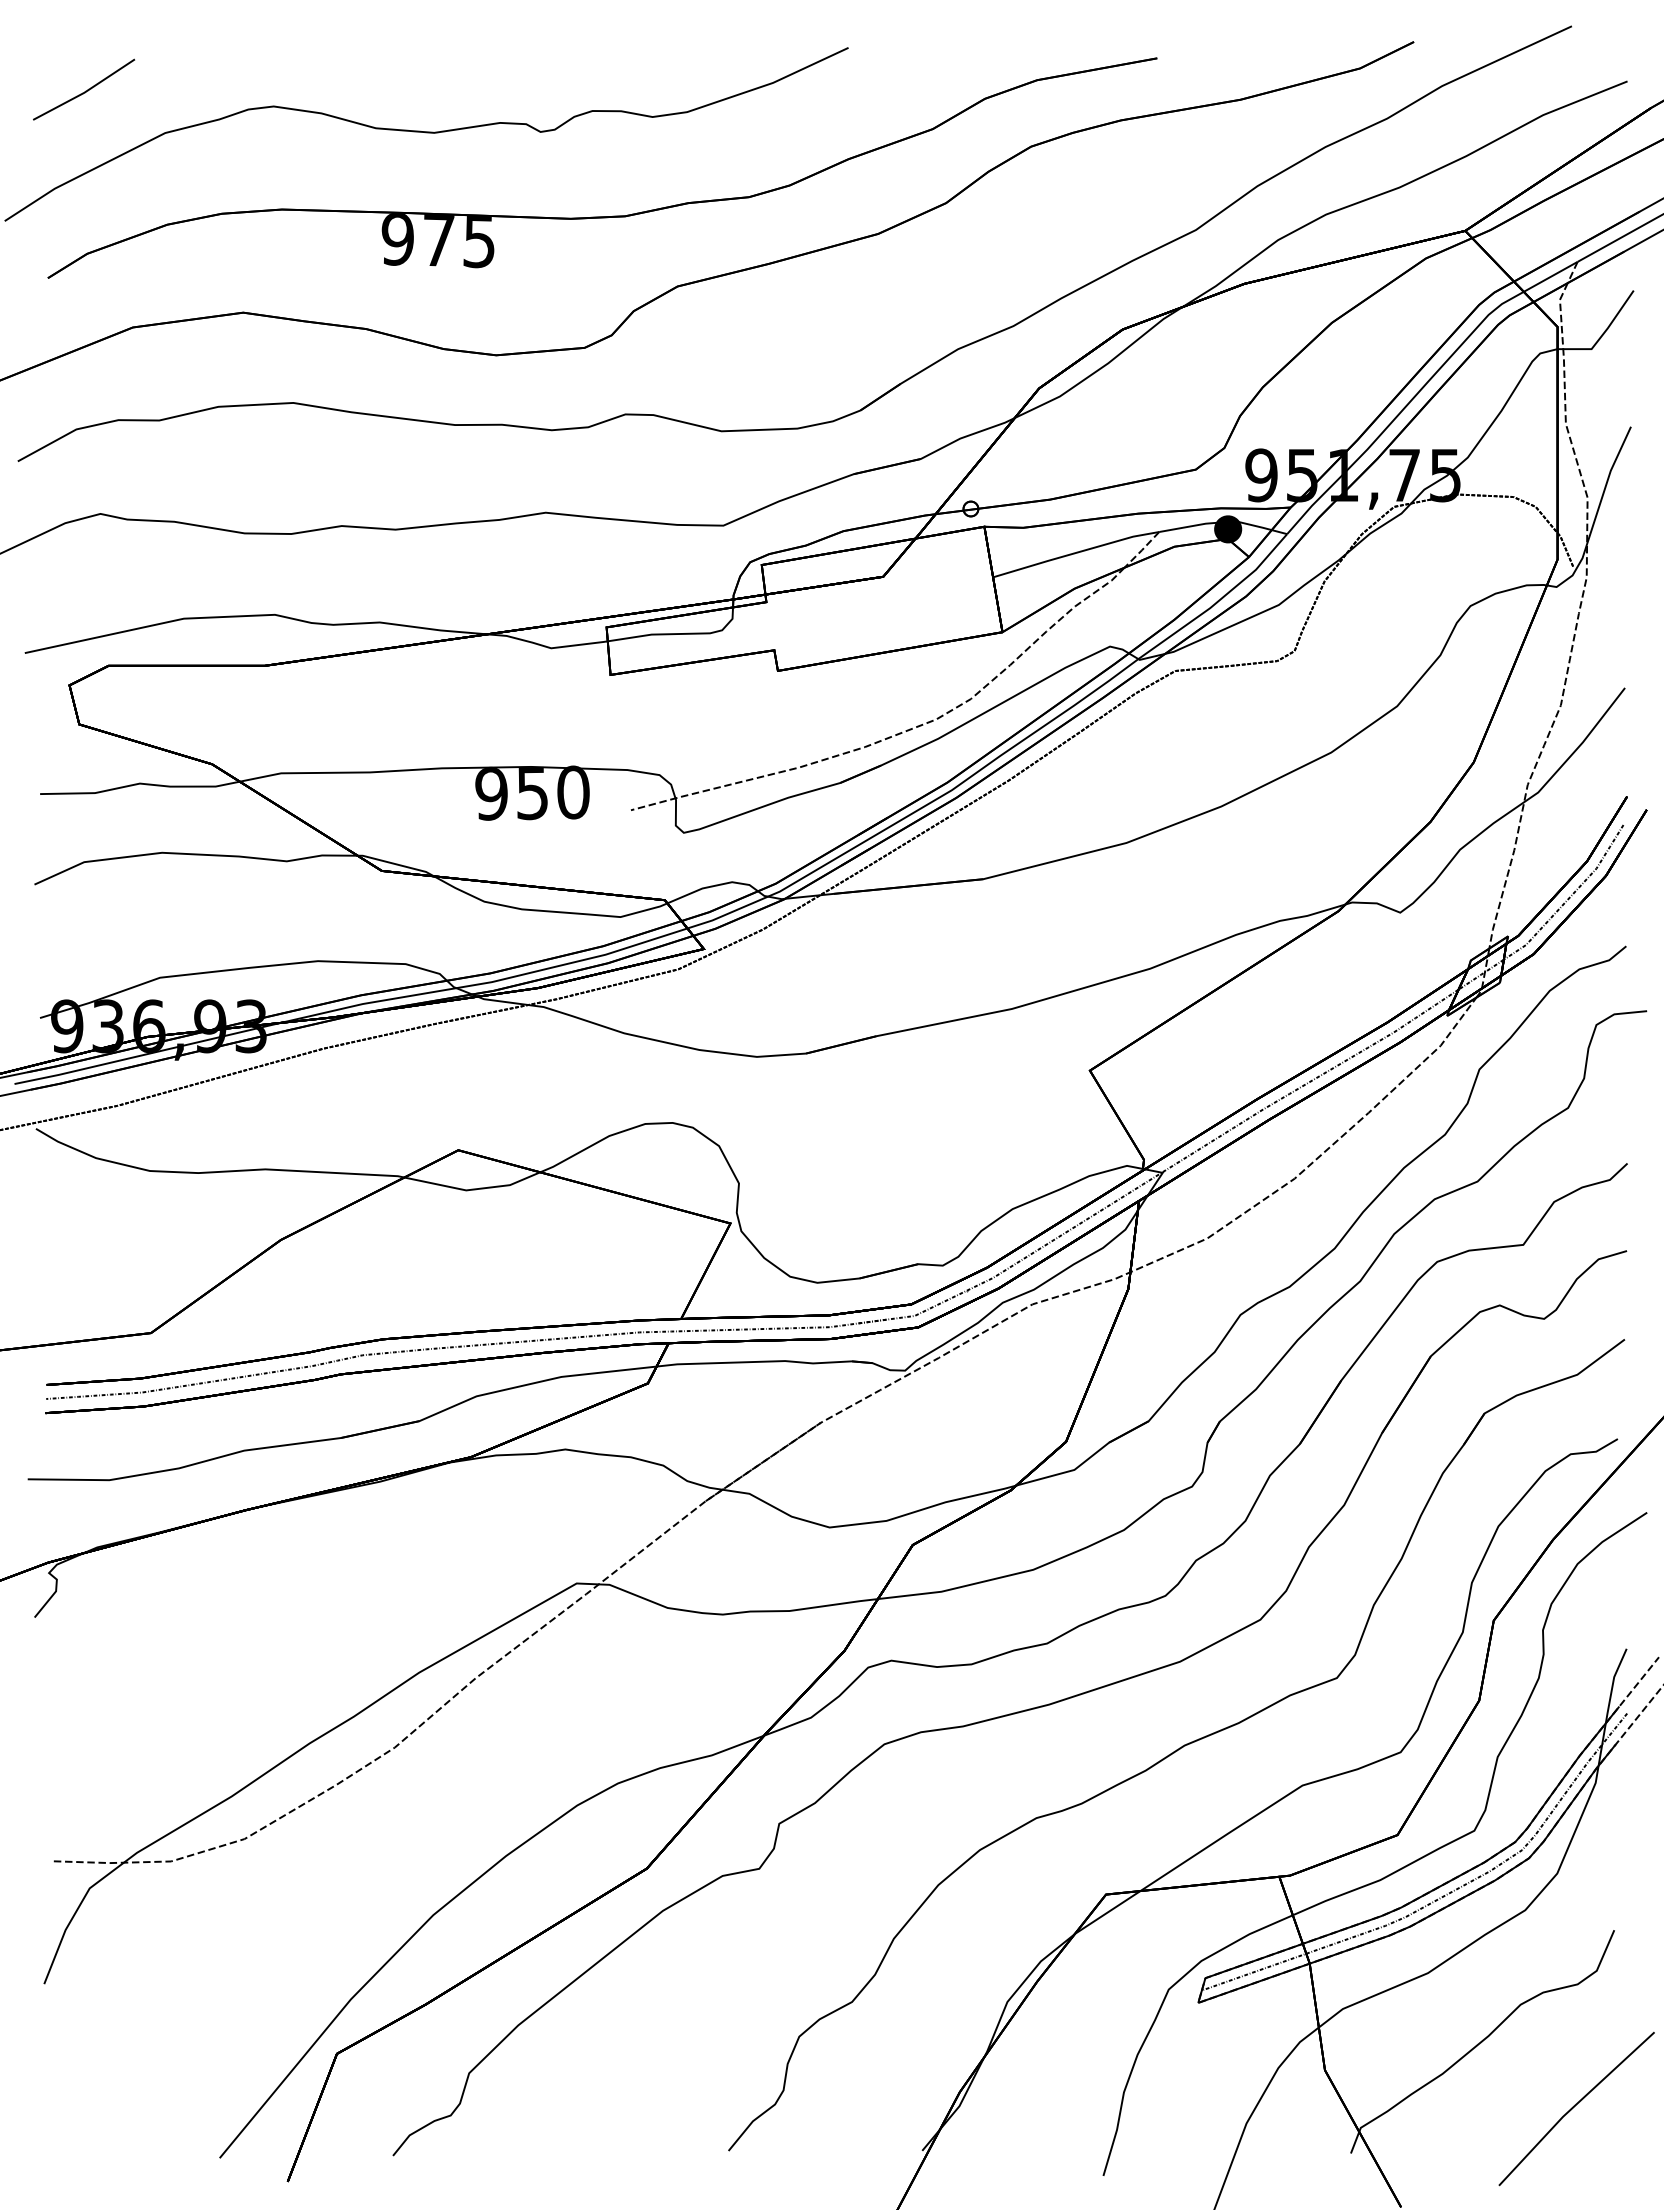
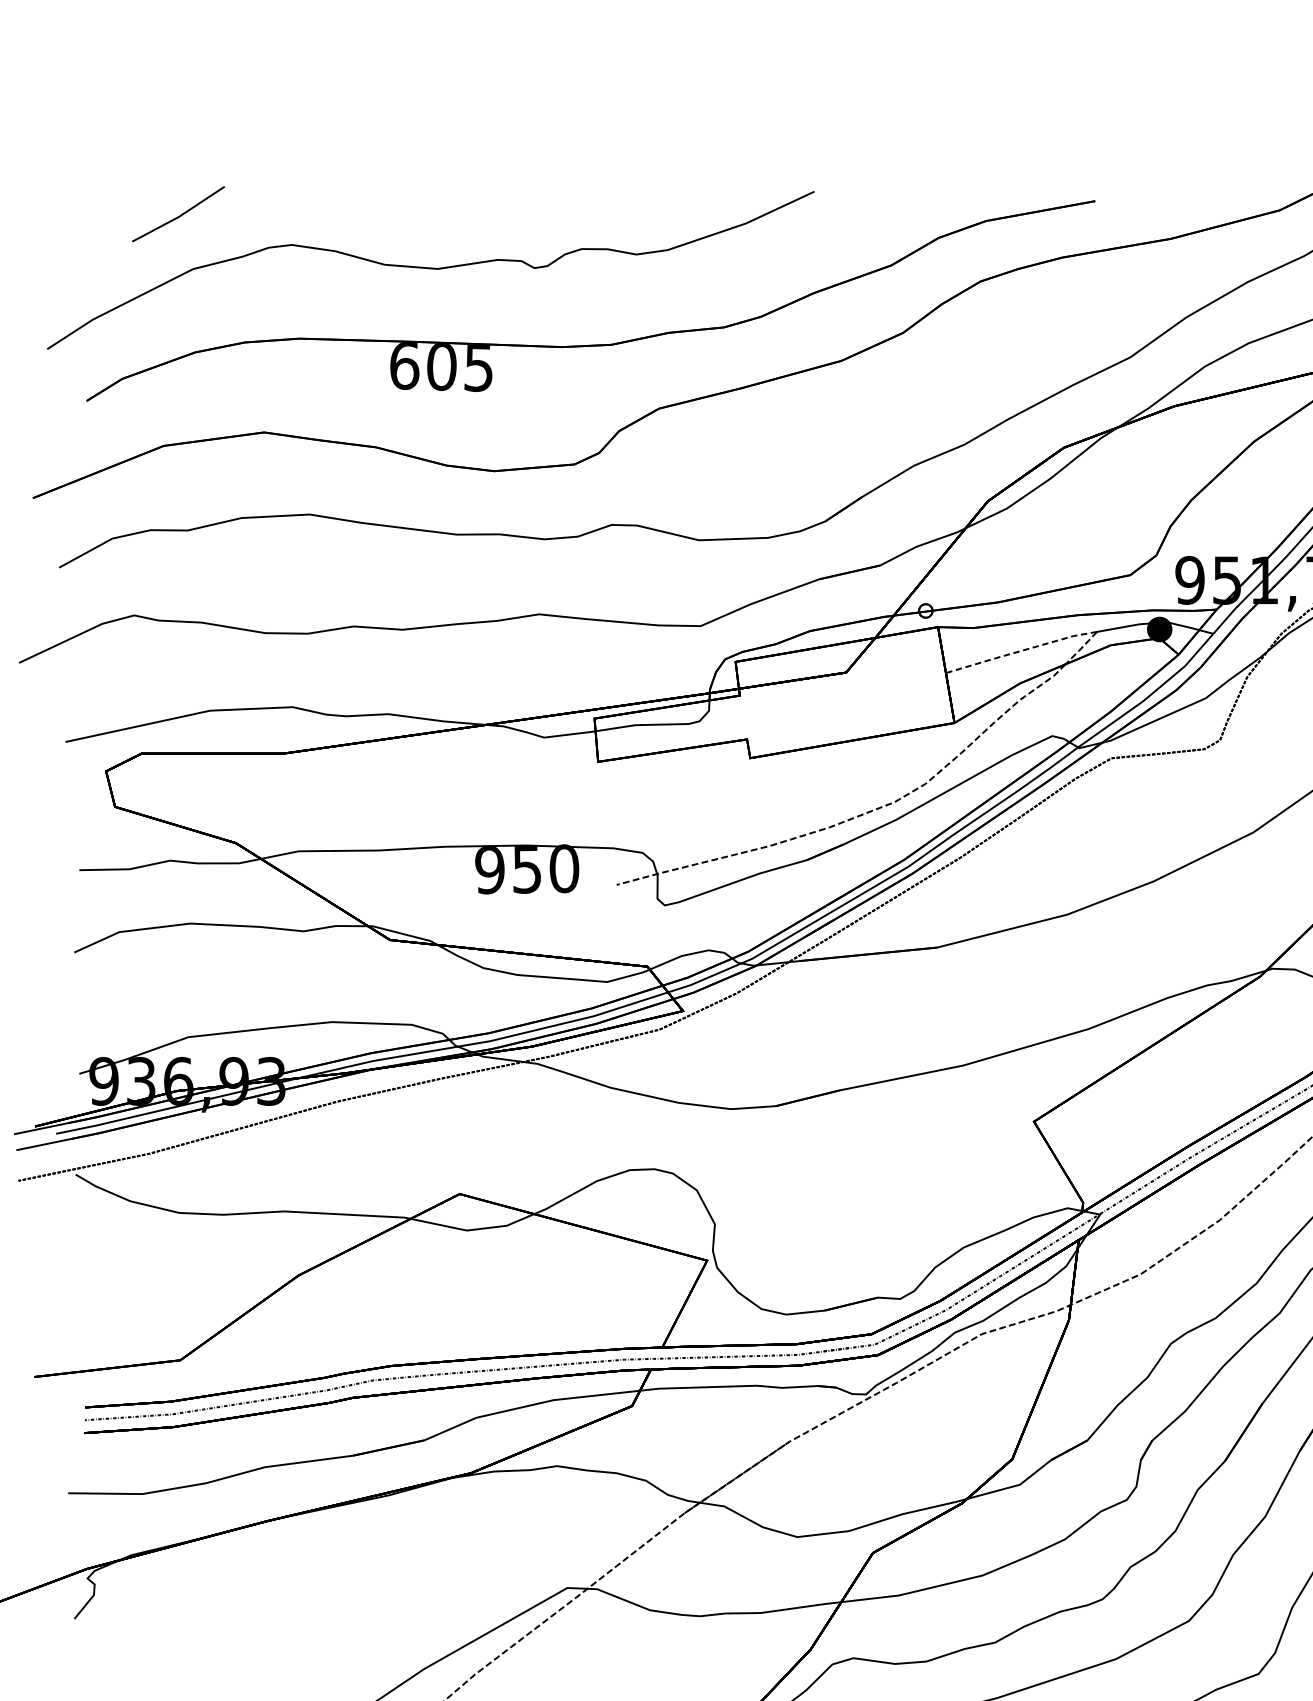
part: (84, 89) -> (178, 214), moved
text: (417, 240) -> (422, 366), 975 -> 605
line: (1075, 553) -> (1020, 651), solid -> dashed

